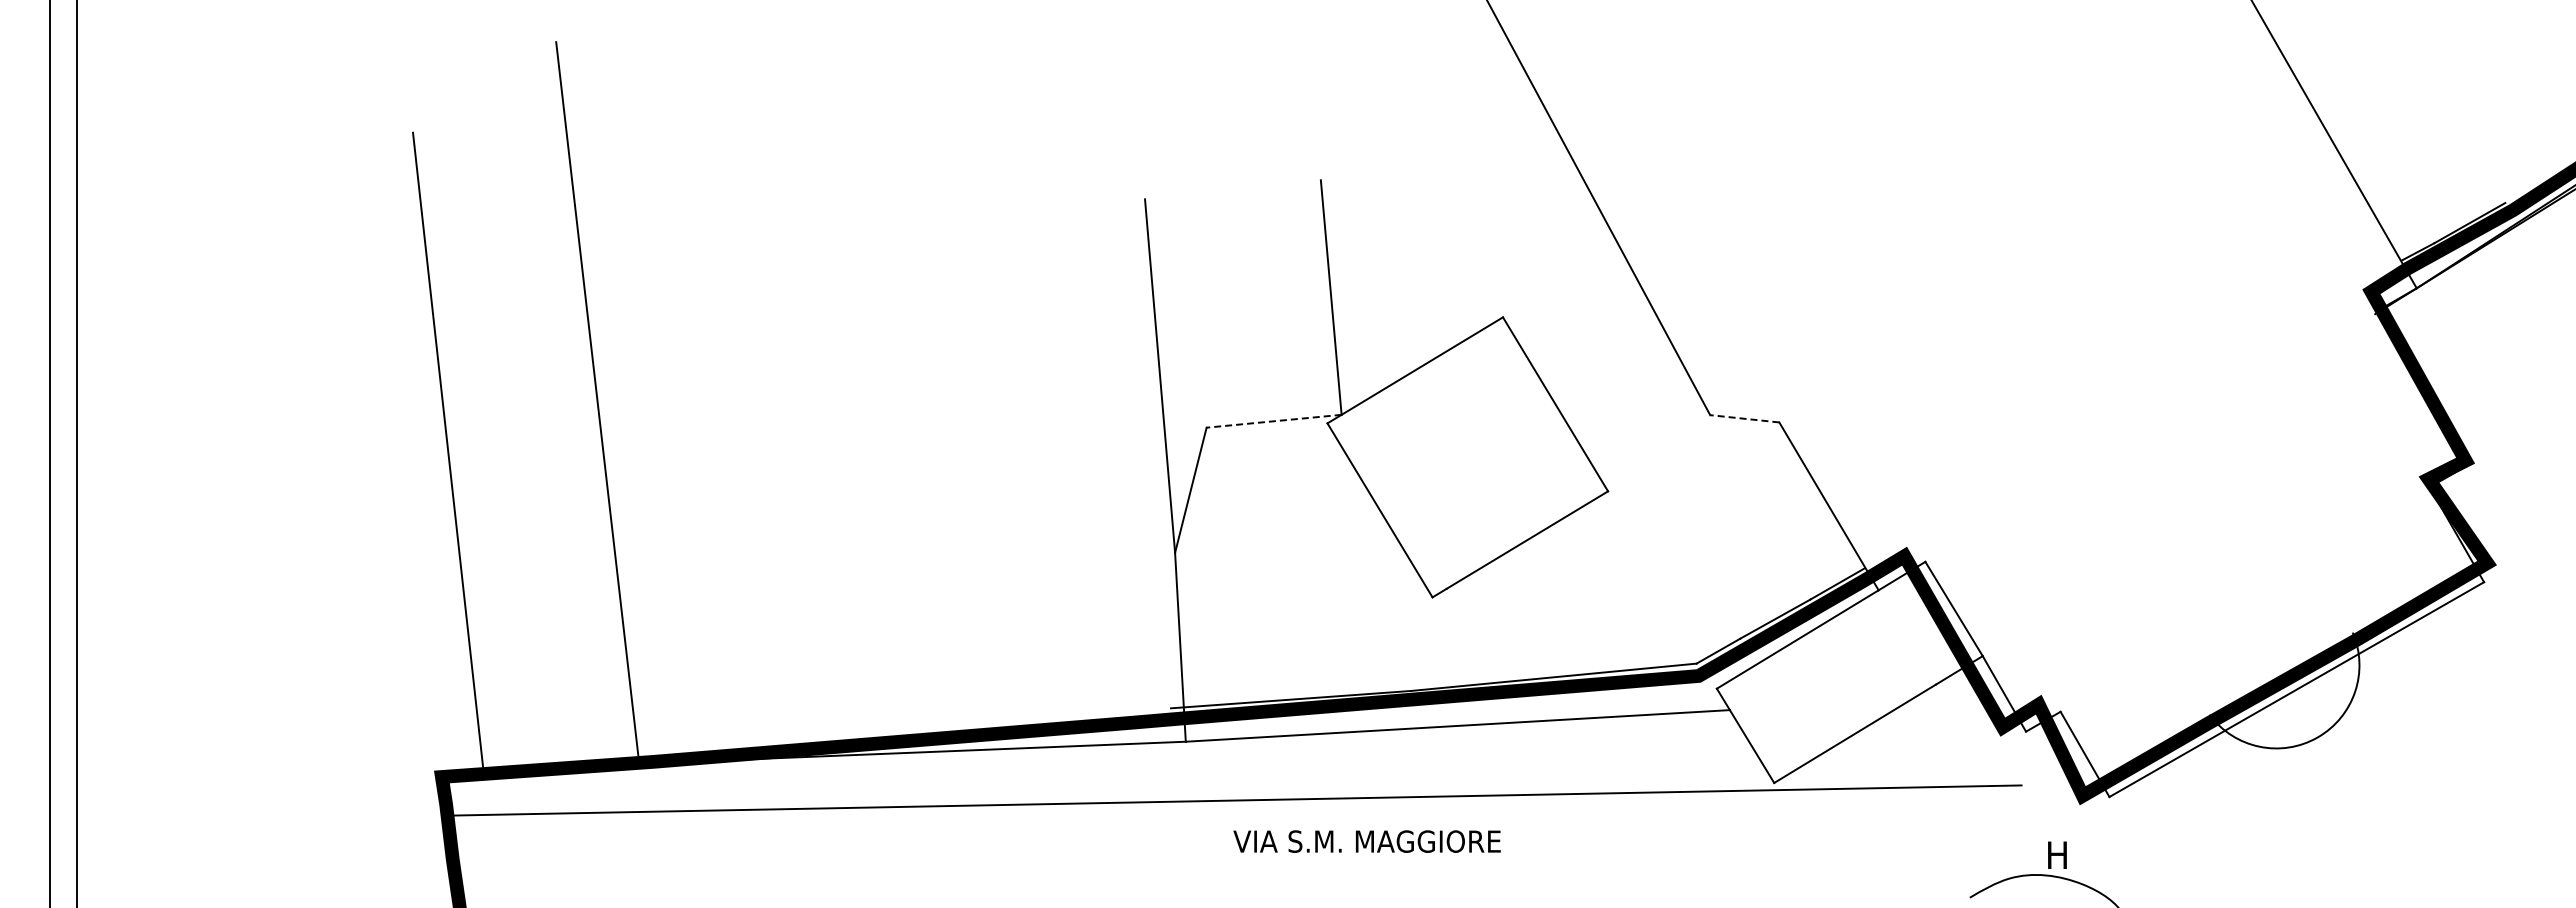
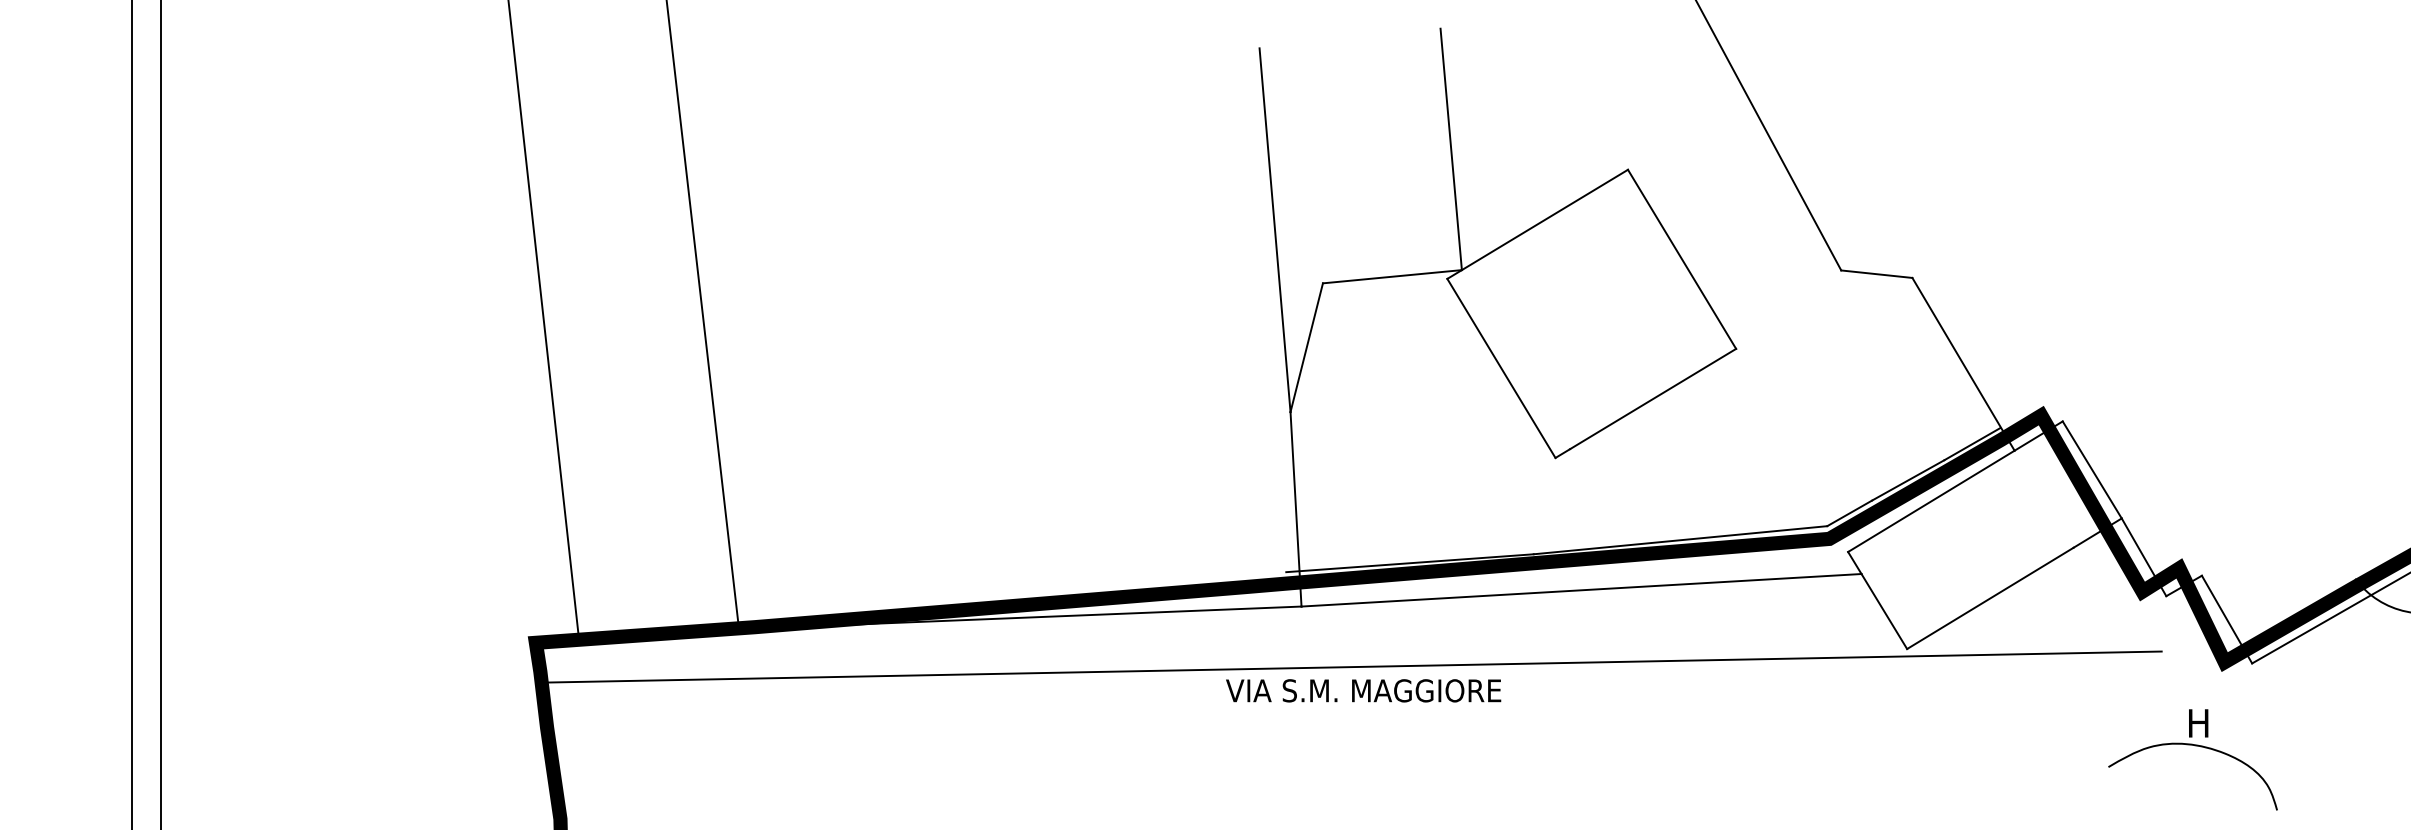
line: (1744, 418) -> (1876, 273), dashed -> solid
line: (1274, 421) -> (1392, 276), dashed -> solid
text: (1366, 841) -> (1362, 690), moved

